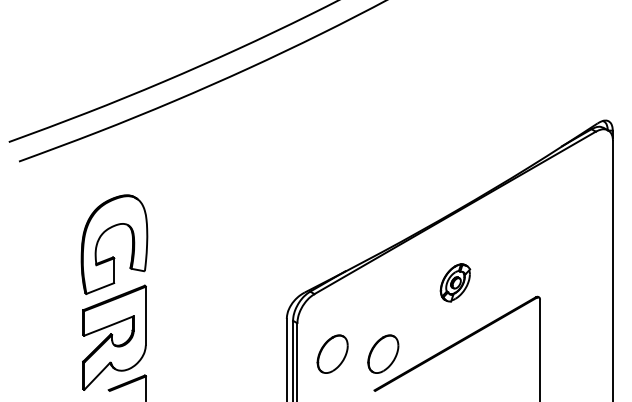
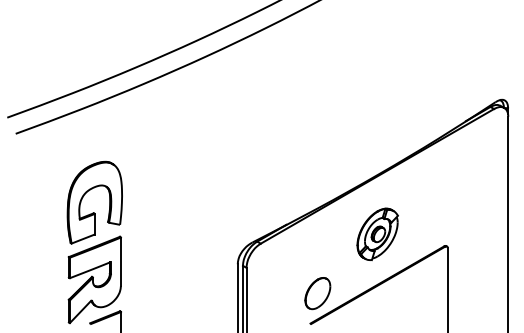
part: (455, 283) -> (377, 234), size x1.67
part: (332, 354) -> (275, 293), removed

